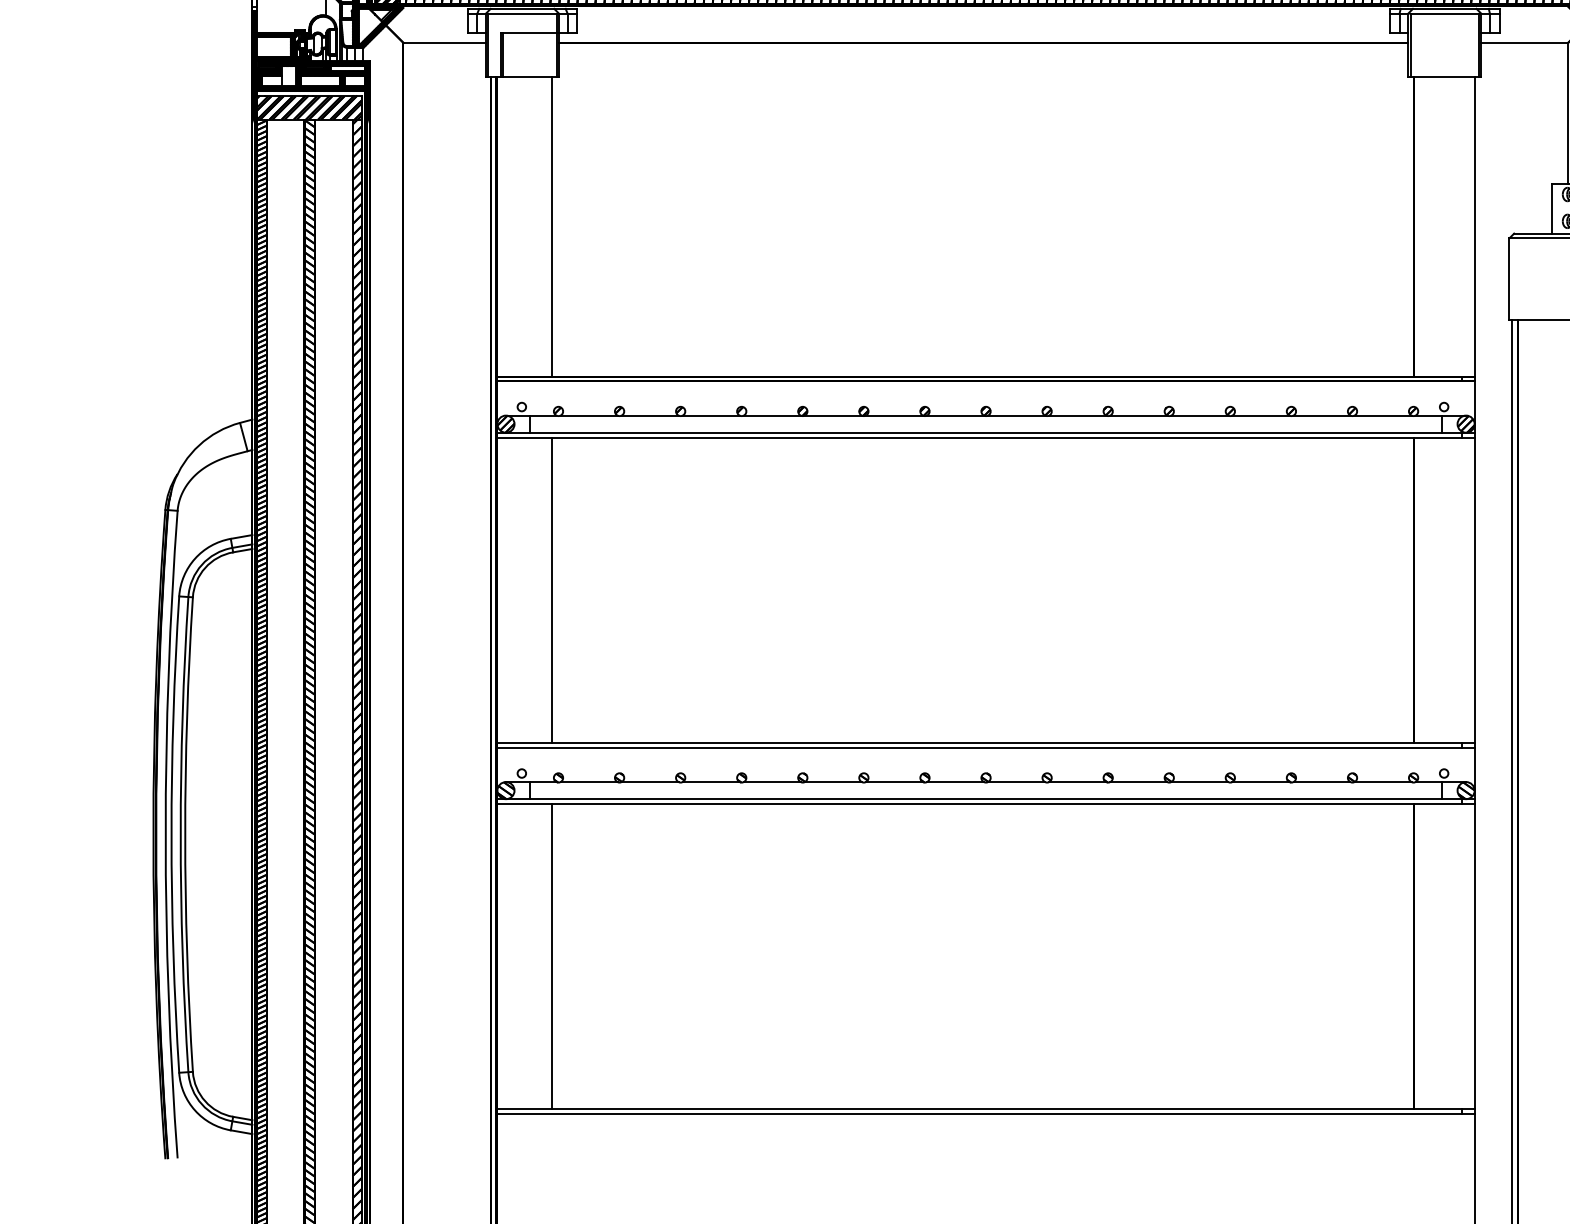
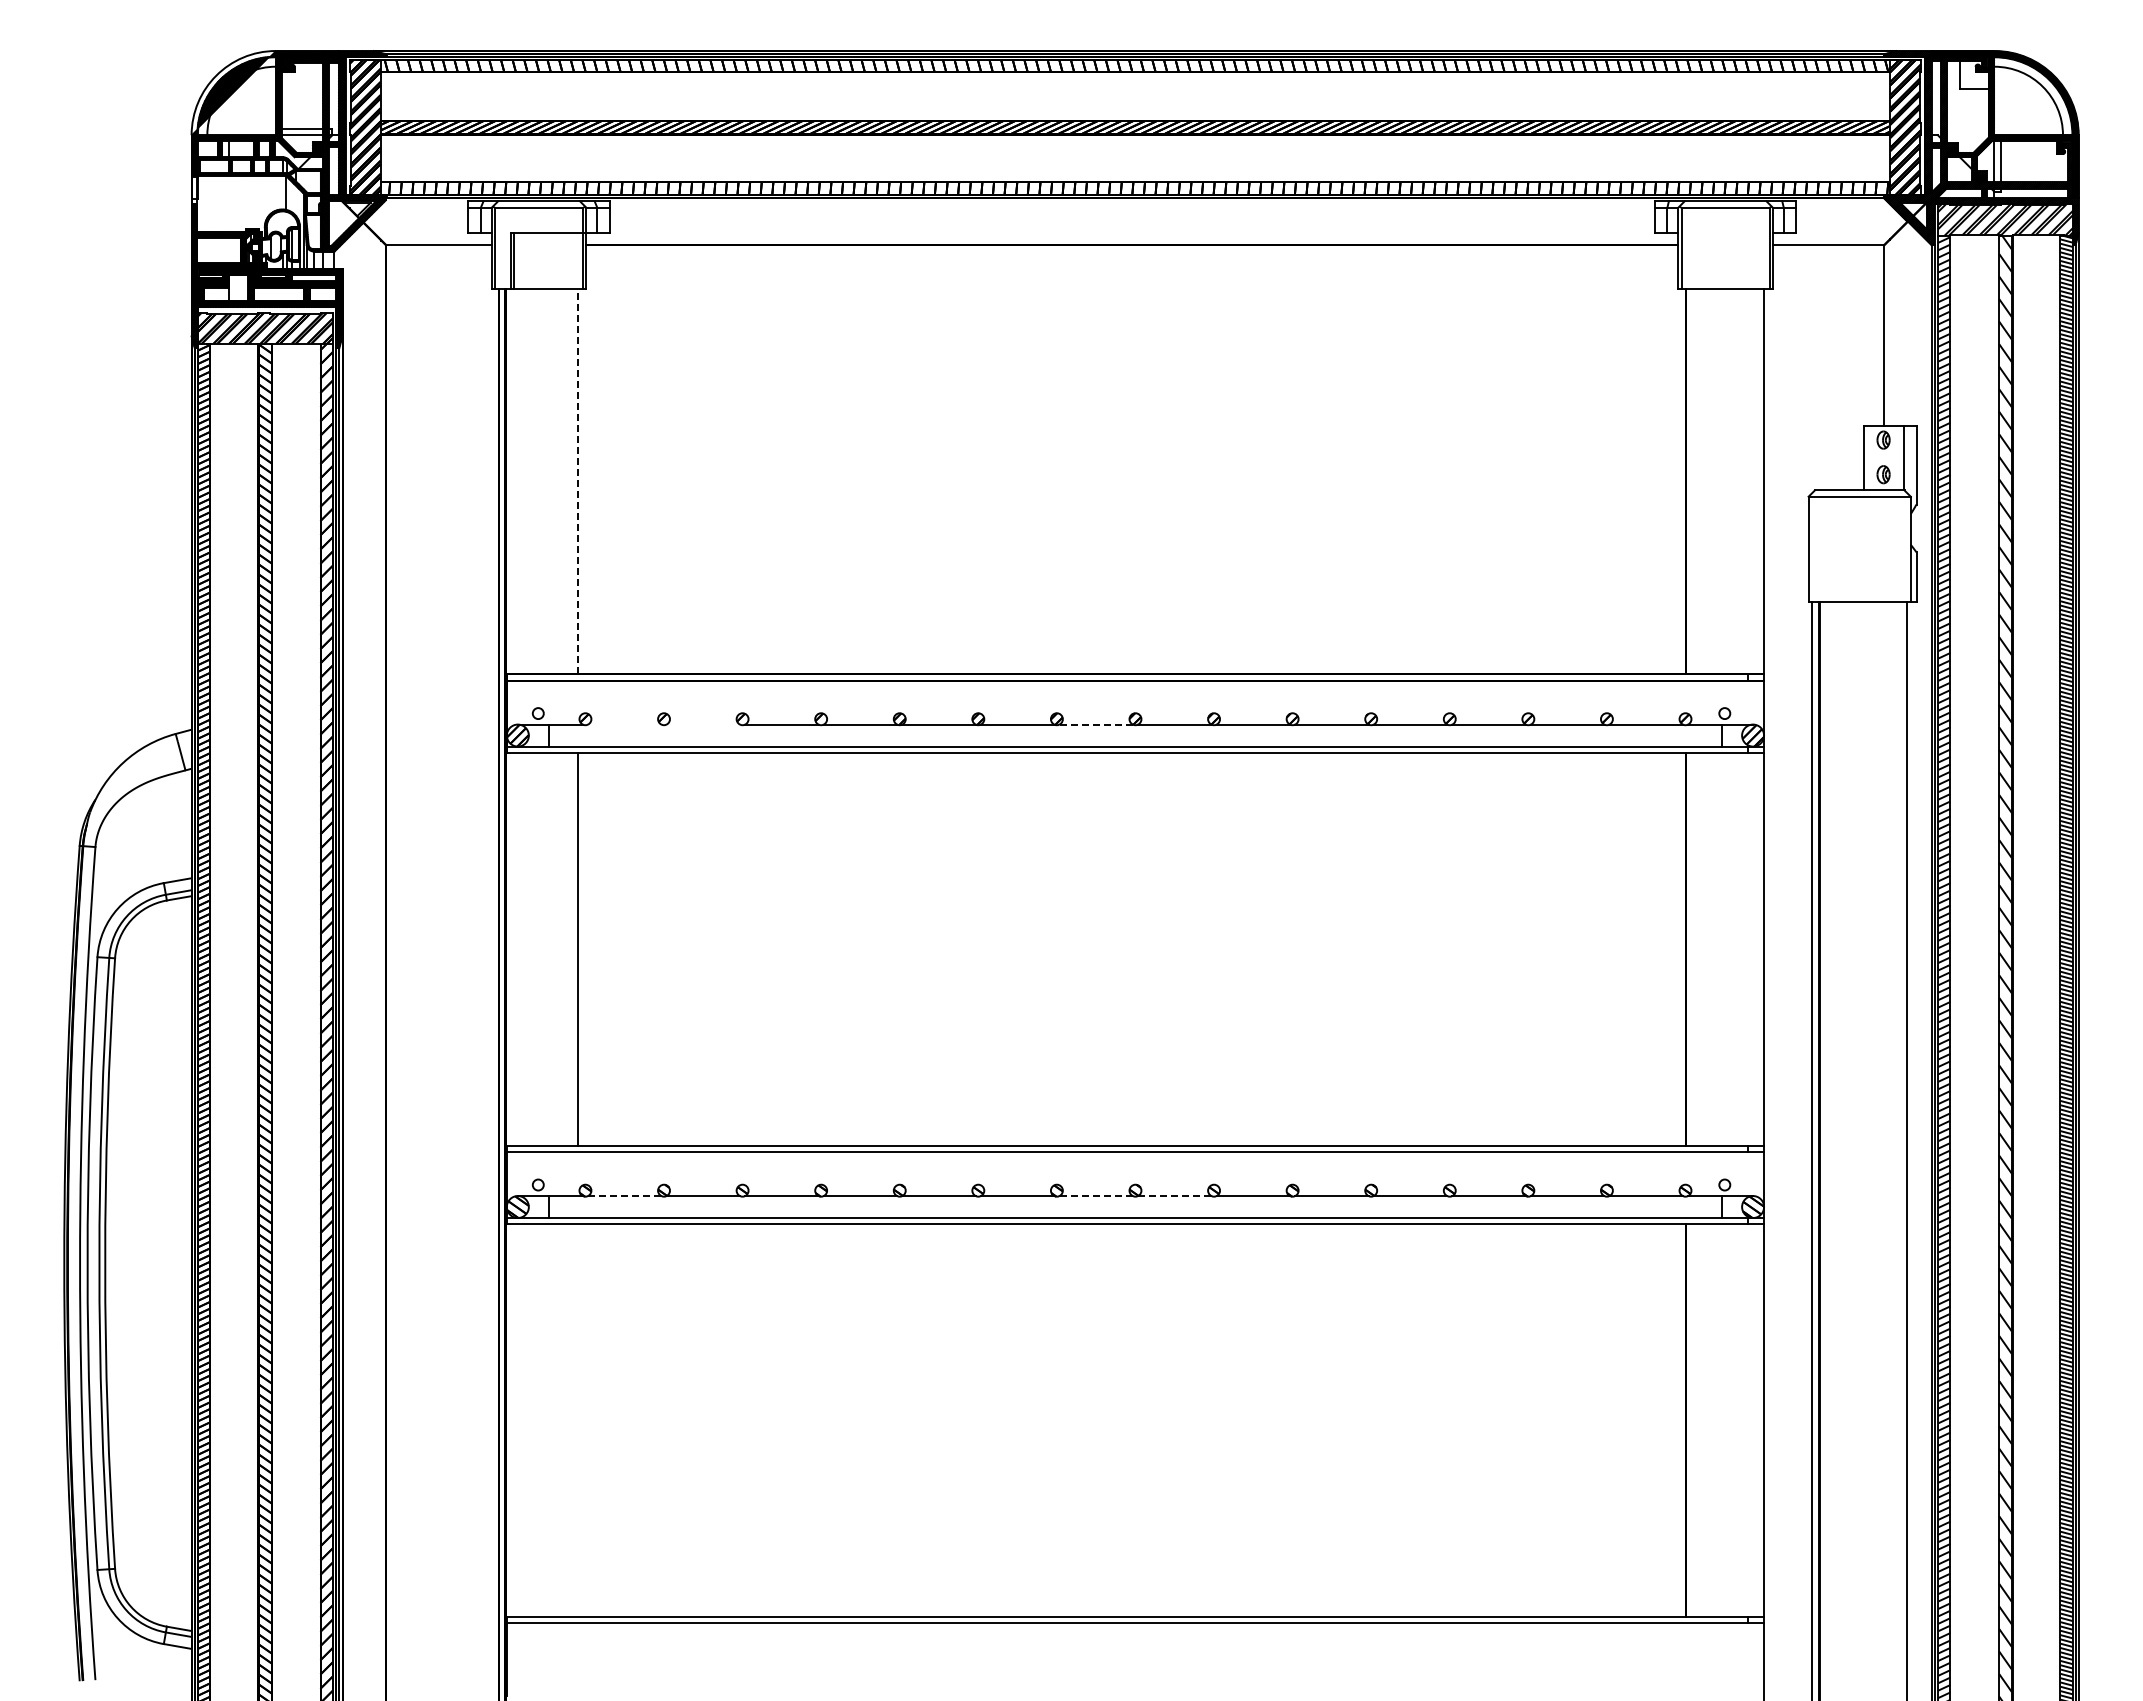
line: (552, 226) -> (577, 481), solid -> dashed
line: (588, 415) -> (624, 724), removed
line: (649, 415) -> (702, 724), removed
line: (955, 415) -> (1096, 724), solid -> dashed
line: (588, 782) -> (624, 1196), solid -> dashed
line: (955, 782) -> (1096, 1196), solid -> dashed
line: (1016, 782) -> (1174, 1196), solid -> dashed
line: (552, 956) -> (577, 1420), removed

